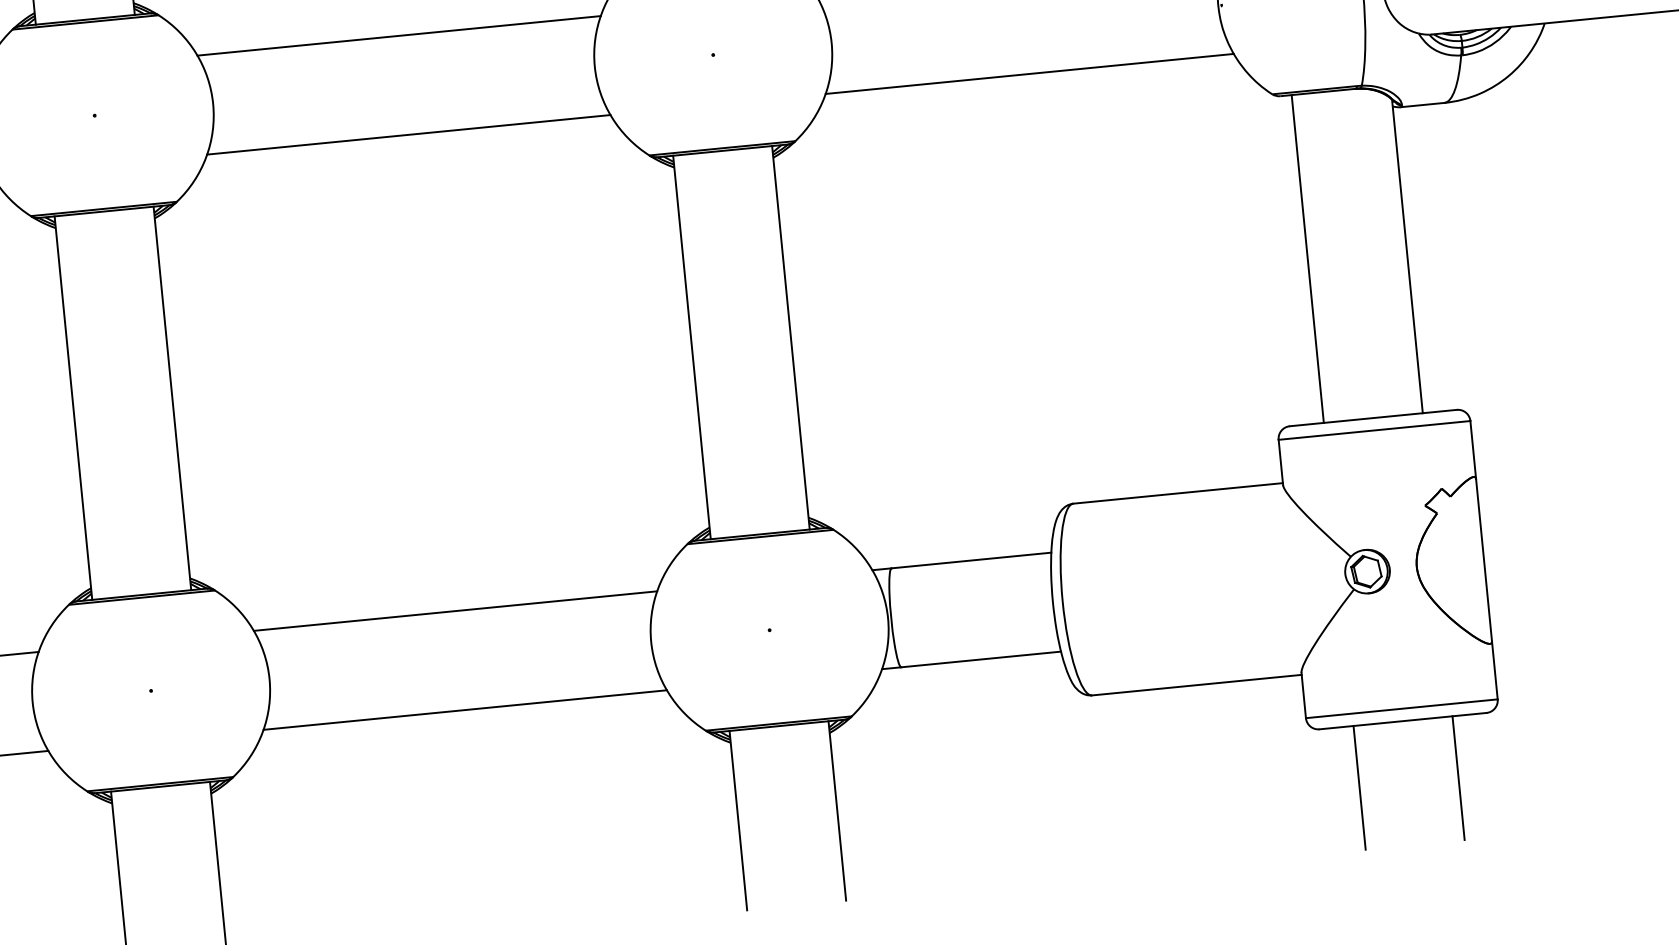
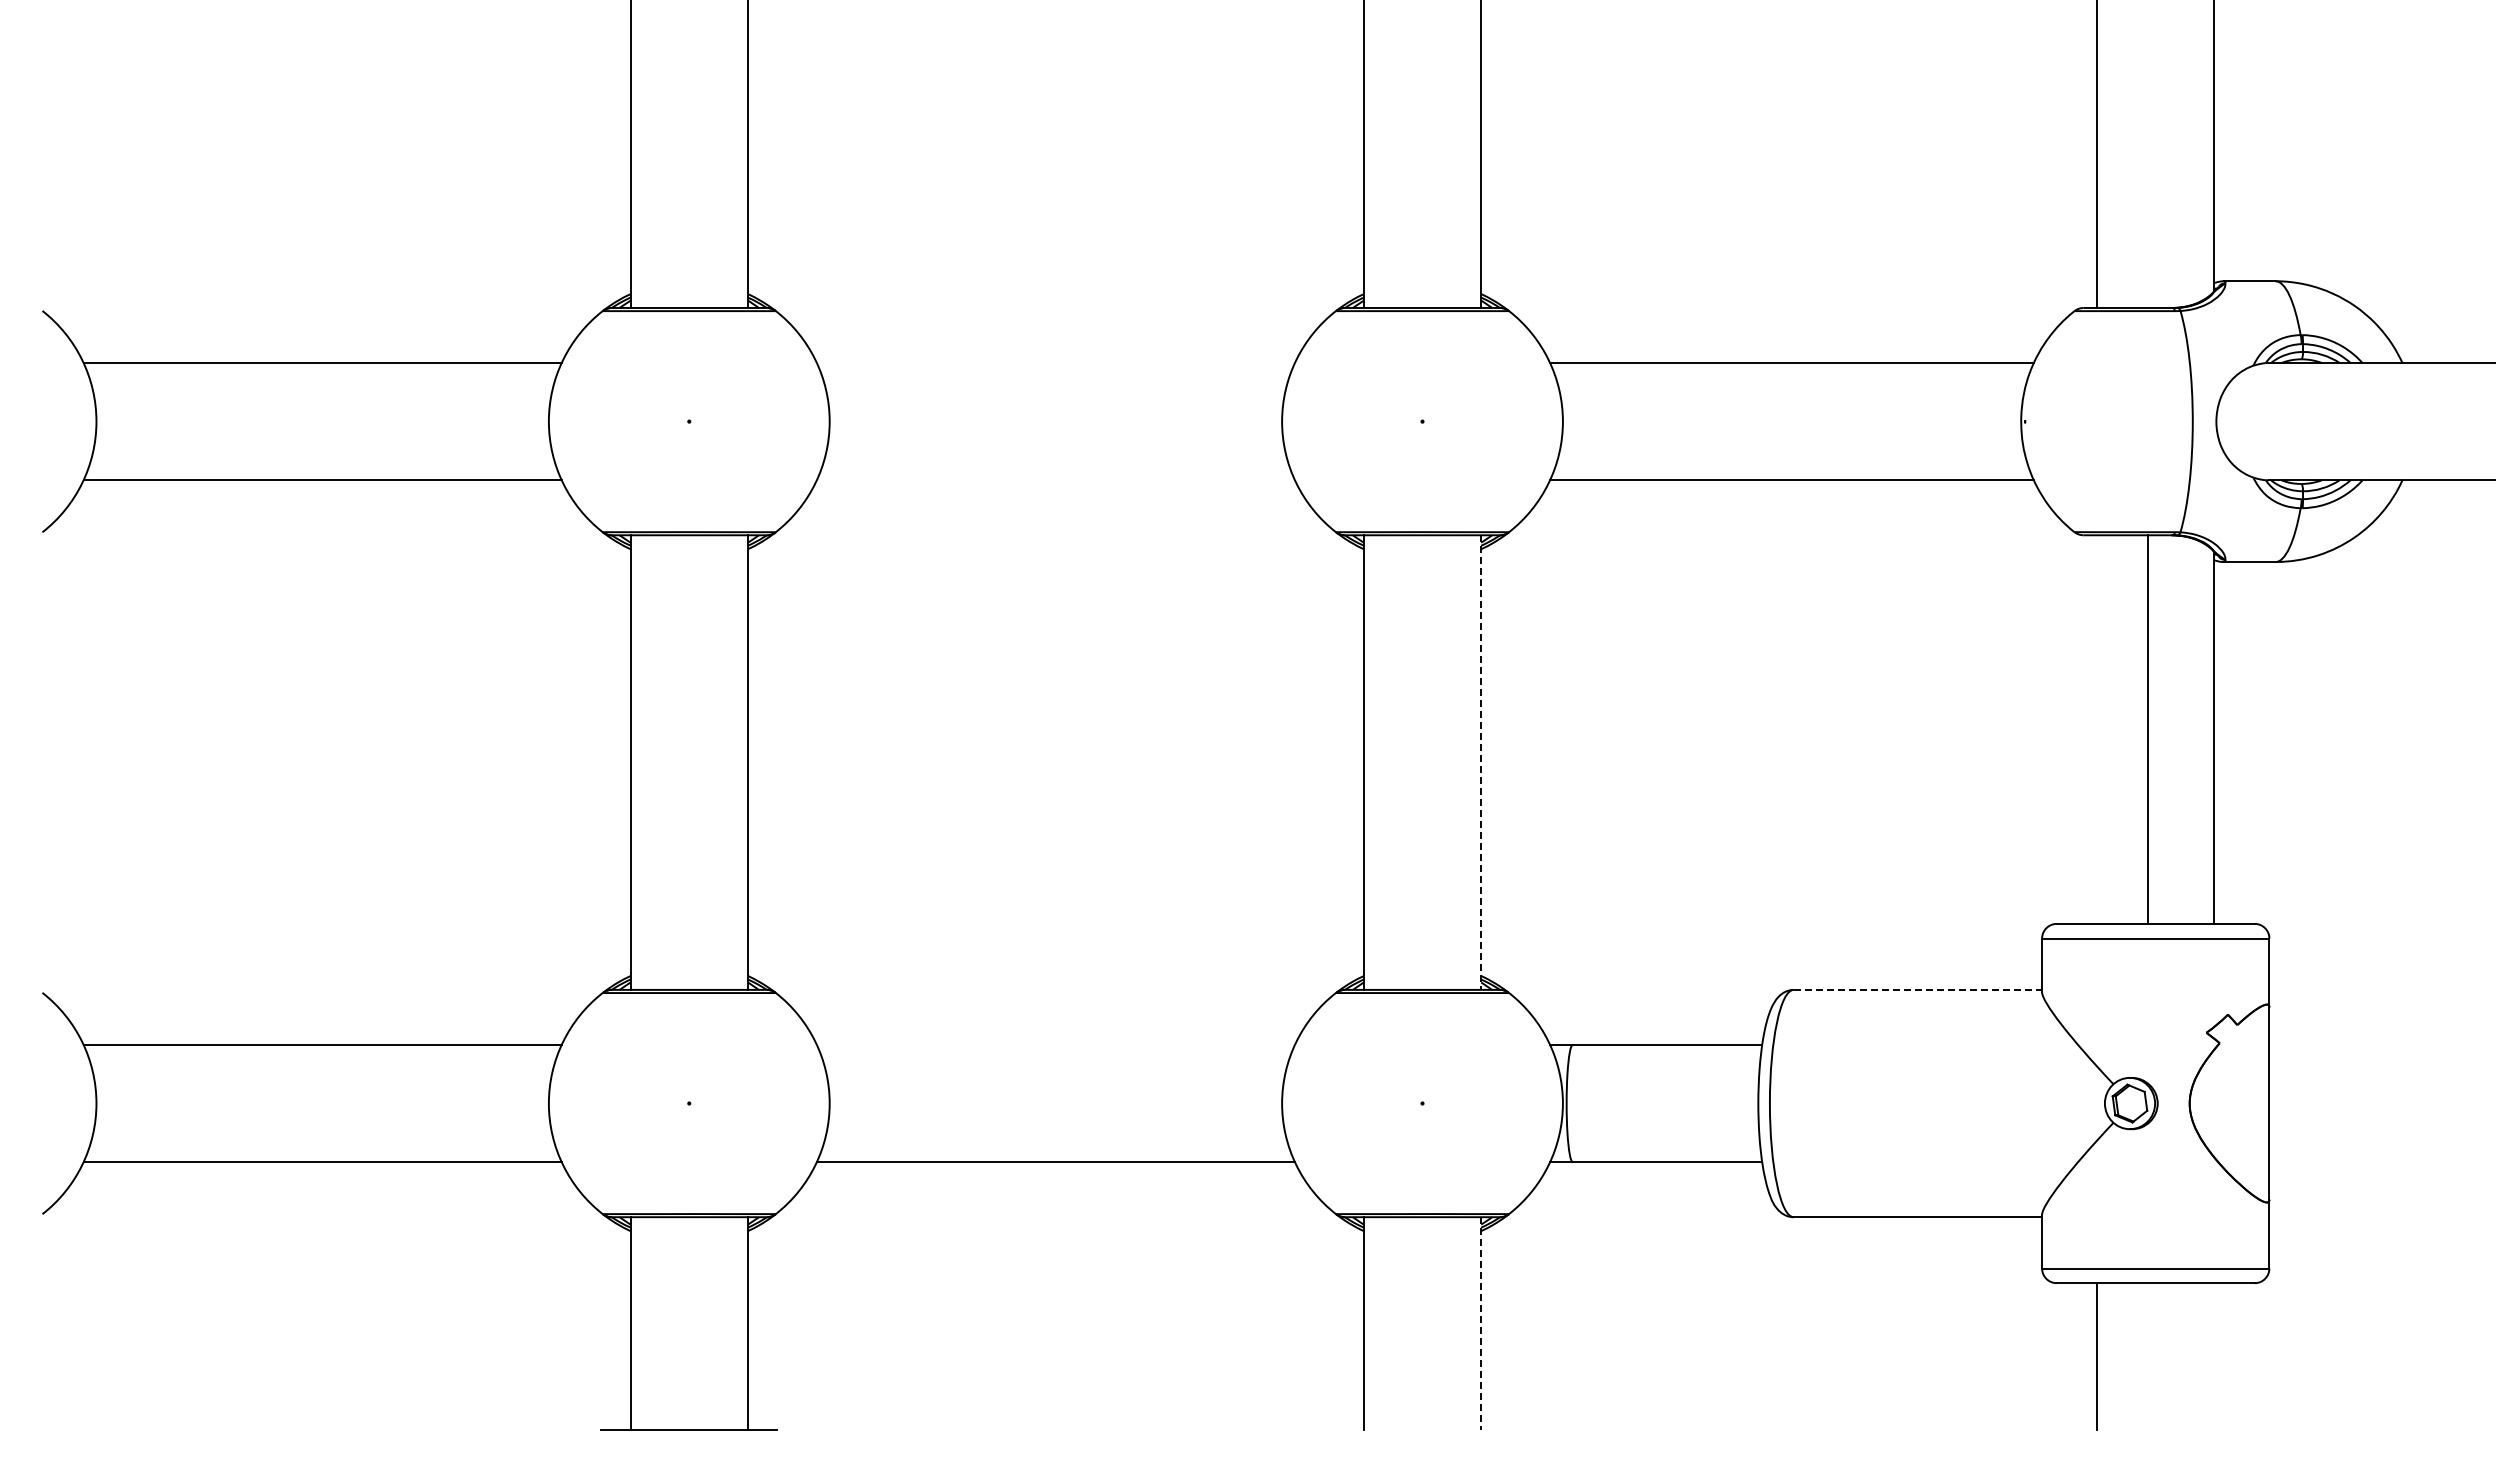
line: (398, 35) -> (1055, 362), removed
line: (408, 135) -> (1055, 480), removed
line: (1308, 258) -> (2148, 729), moved
line: (791, 338) -> (1481, 763), solid -> dashed
line: (1178, 493) -> (1918, 989), solid -> dashed
line: (455, 610) -> (1055, 1044), removed
line: (1458, 778) -> (2214, 1356), removed
line: (837, 811) -> (1481, 1324), solid -> dashed

